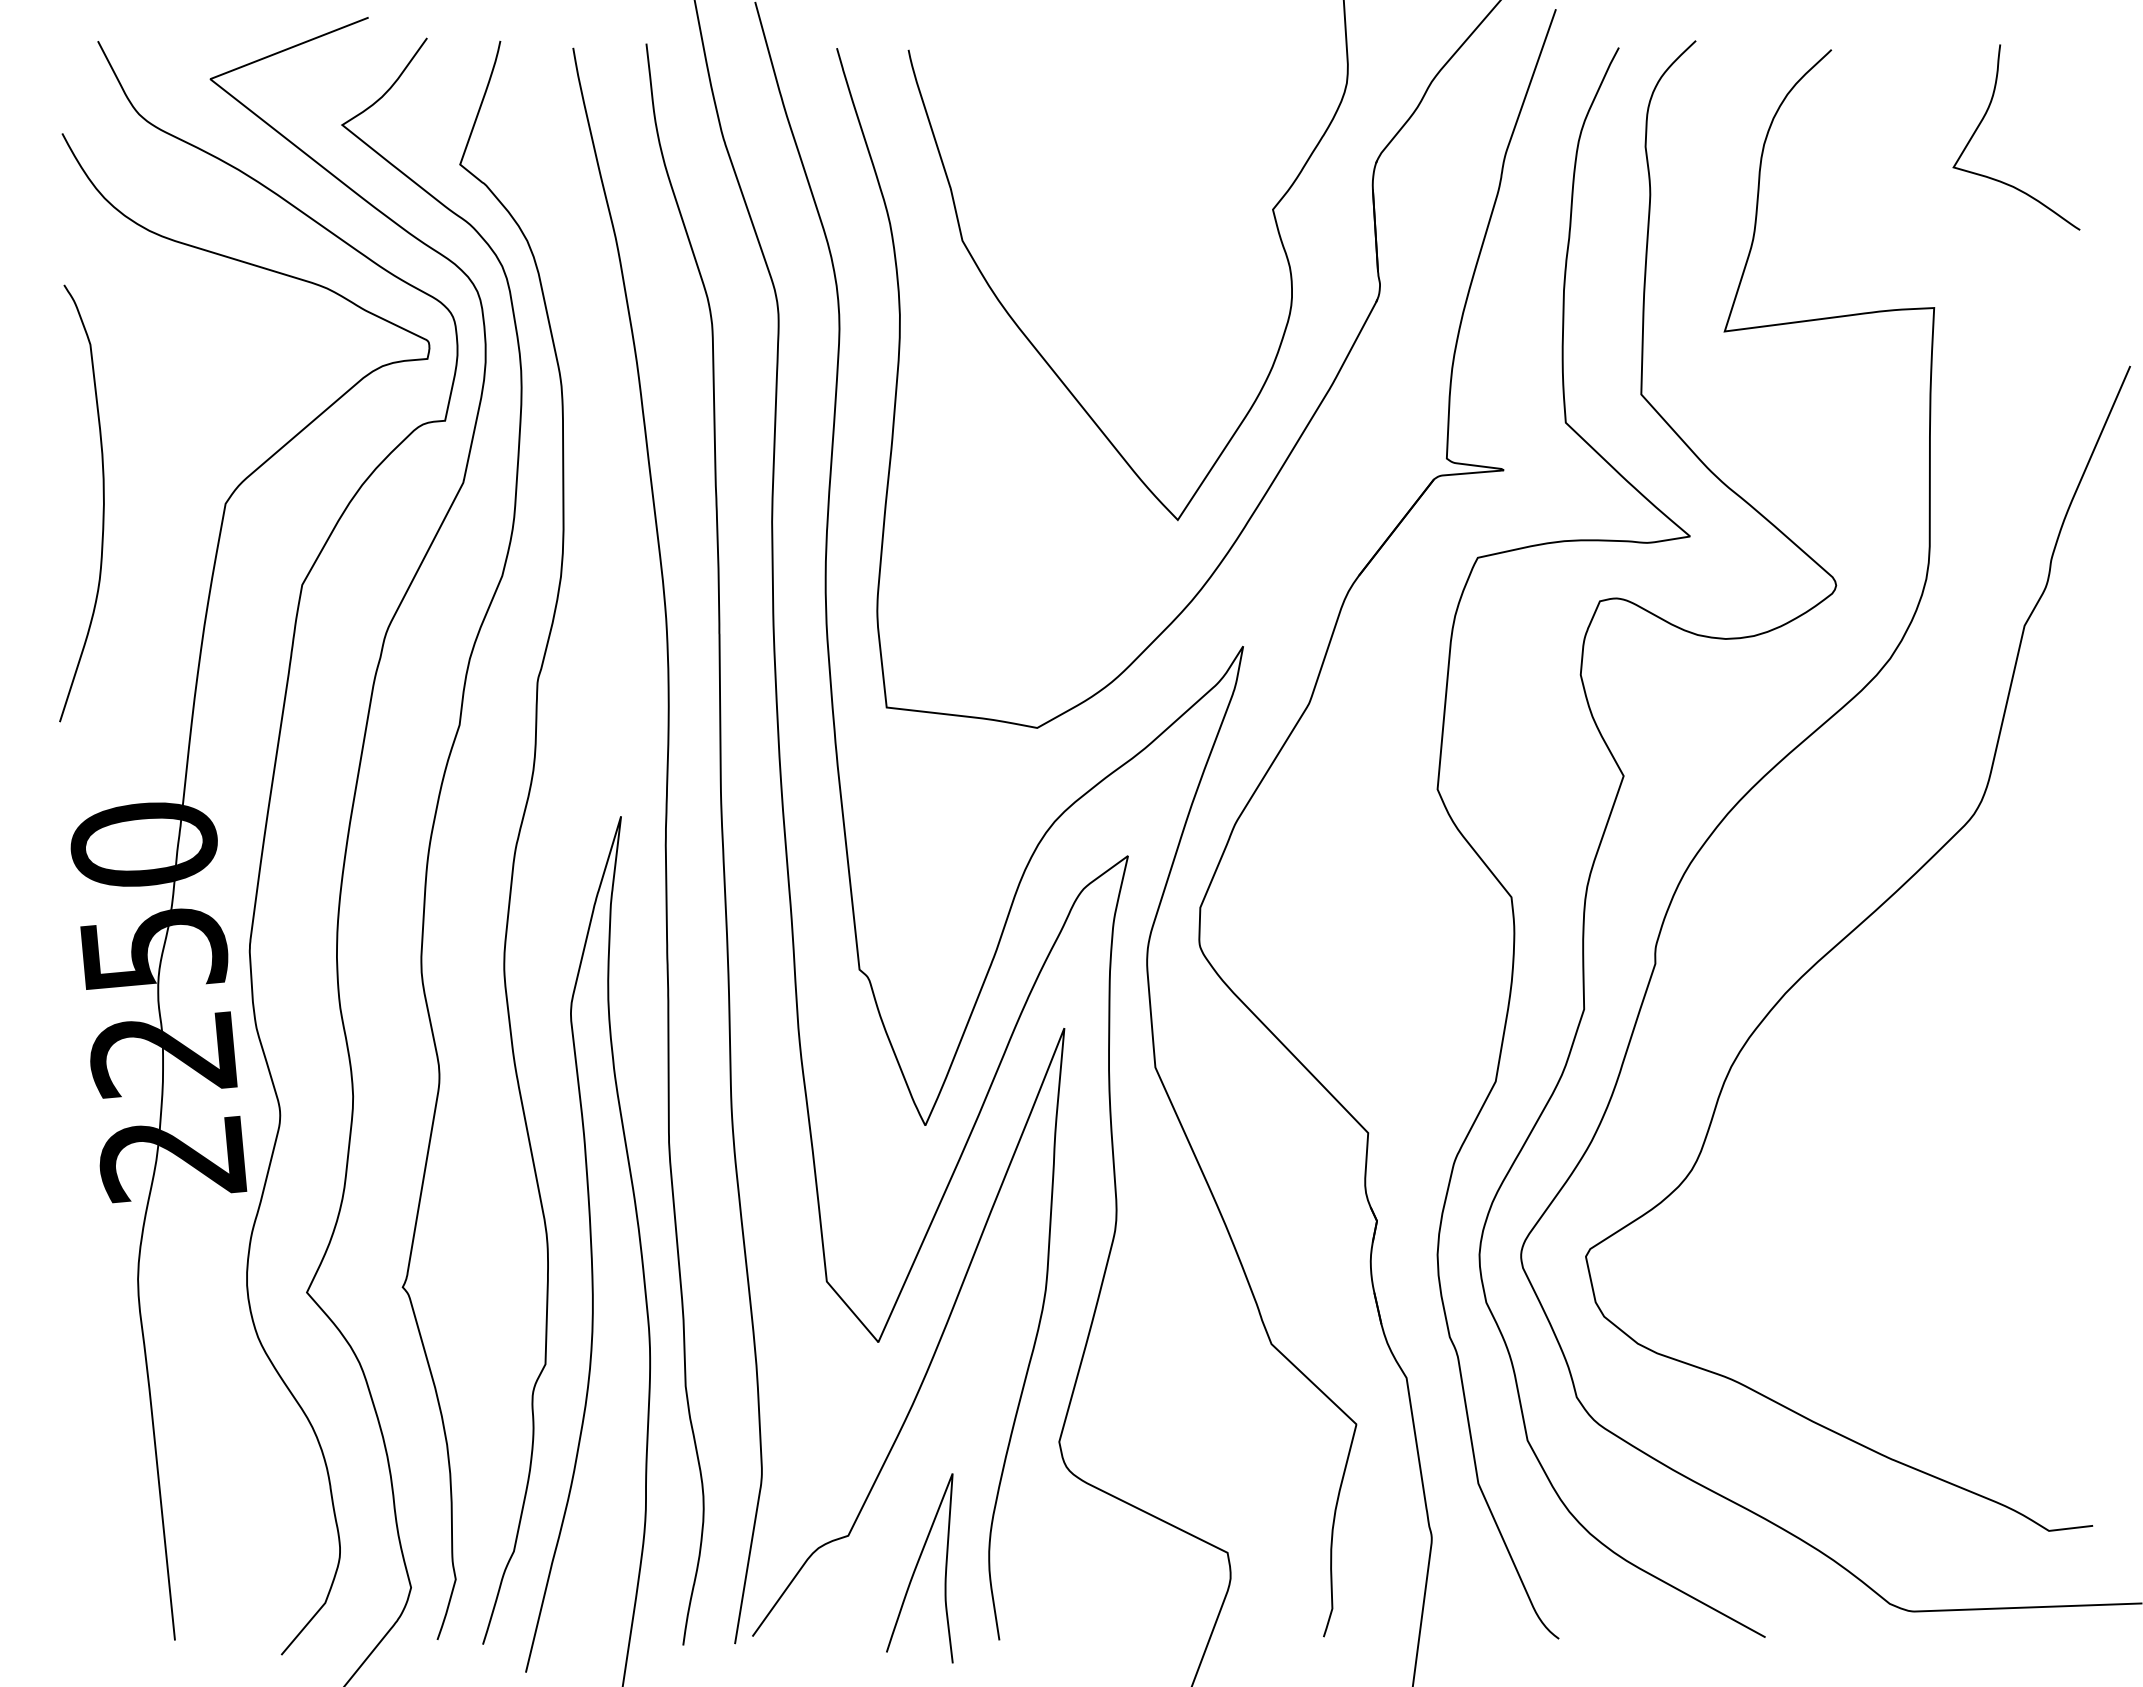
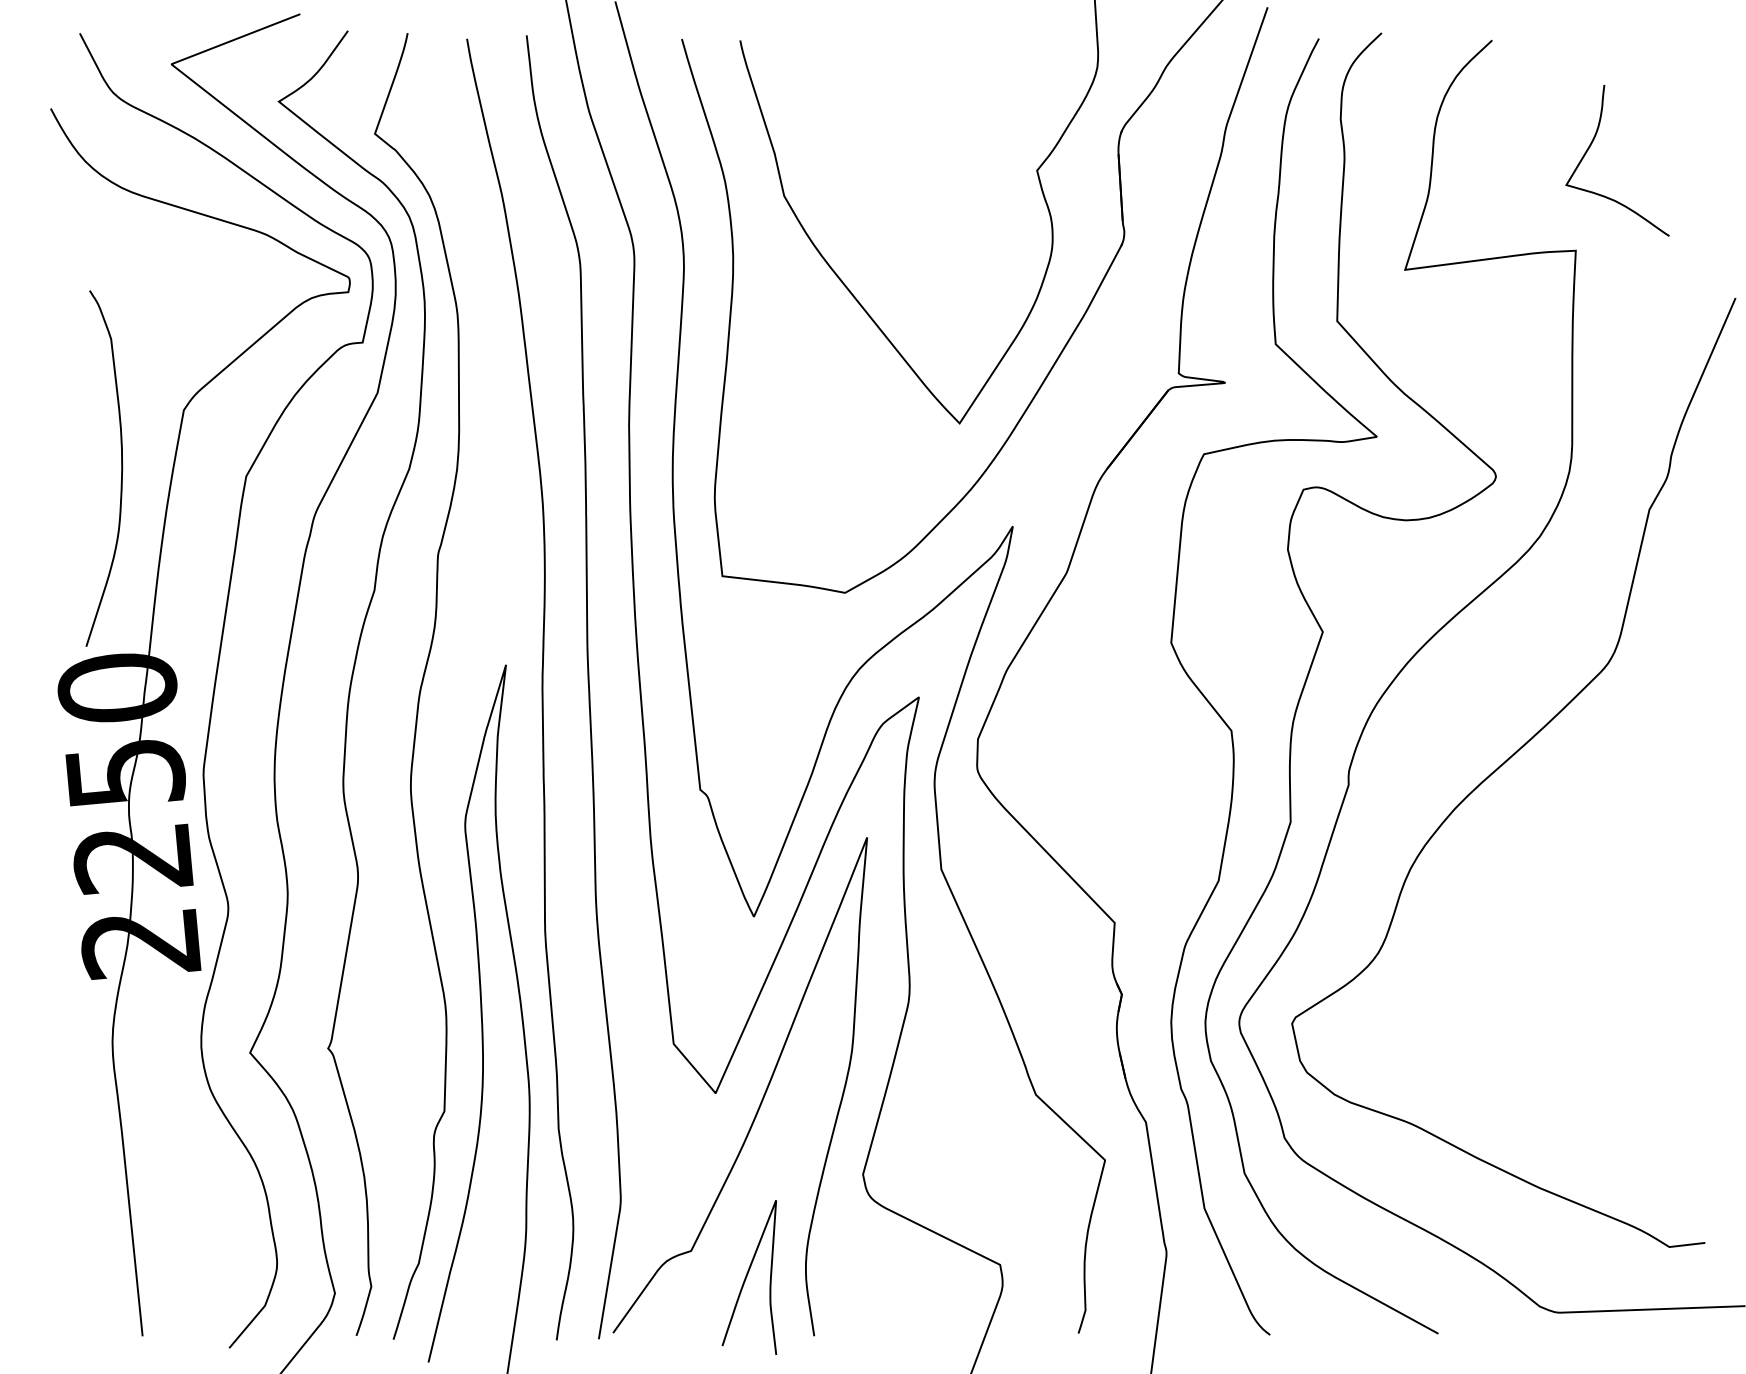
curve: (1984, 118) -> (1591, 145), moved
curve: (102, 508) -> (121, 472), moved

